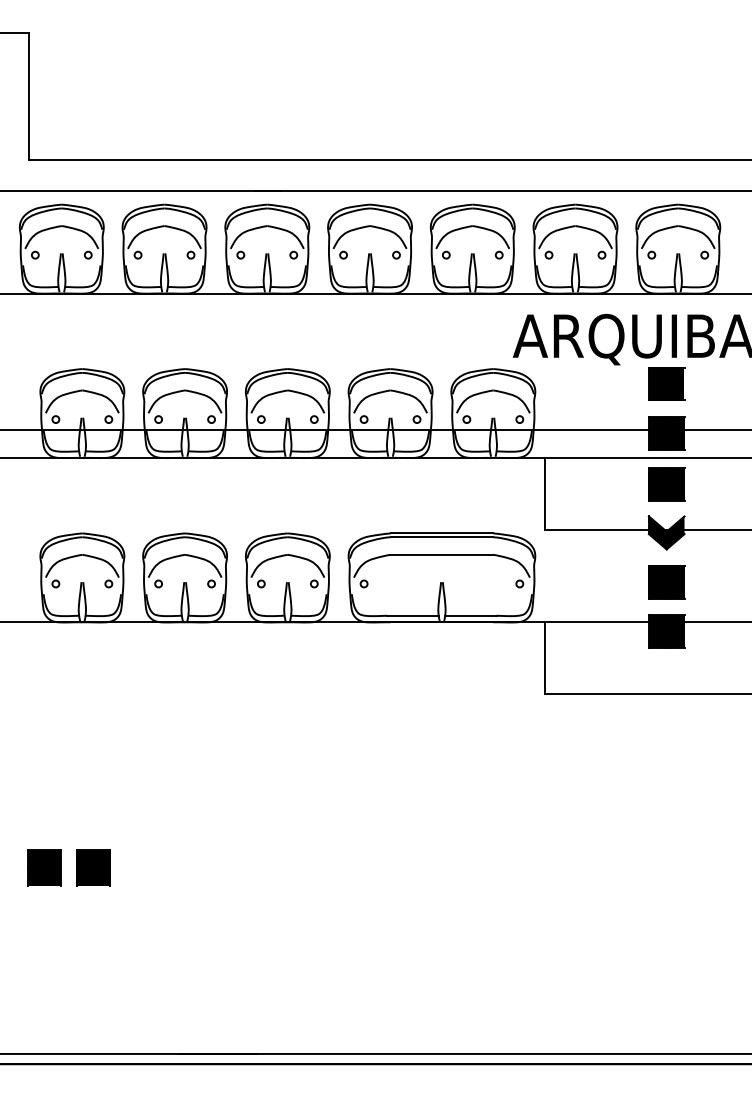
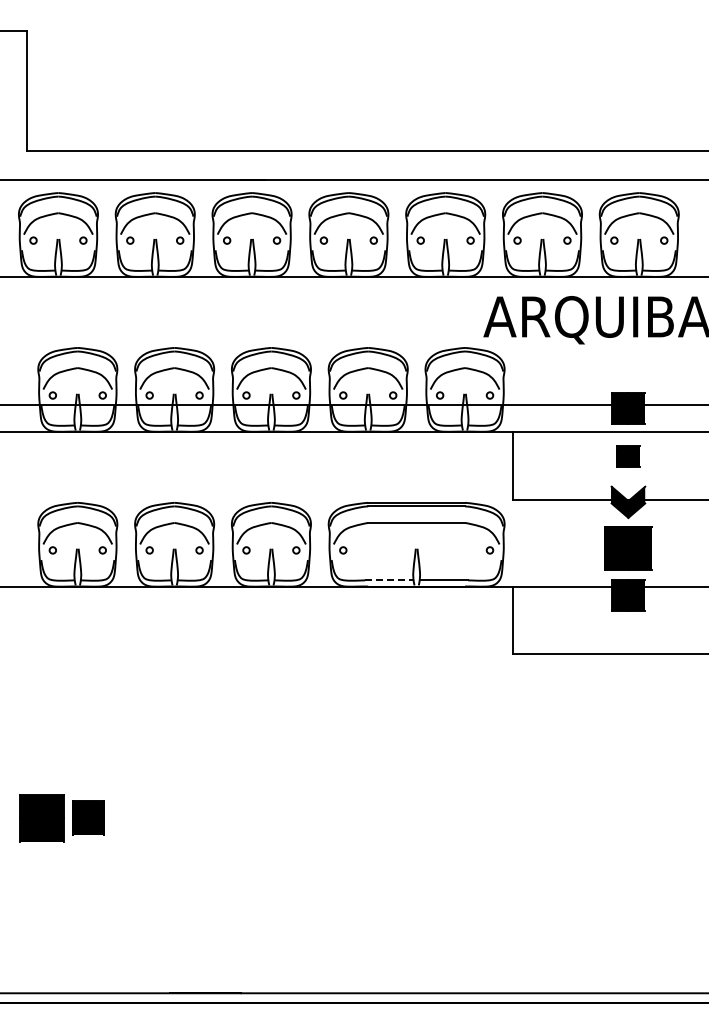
part: (665, 384) -> (627, 362), removed
part: (666, 484) -> (628, 456), size x0.7
part: (665, 581) -> (627, 548), size x1.4
line: (413, 615) -> (389, 580), solid -> dashed
part: (43, 867) -> (41, 817), size x1.4

